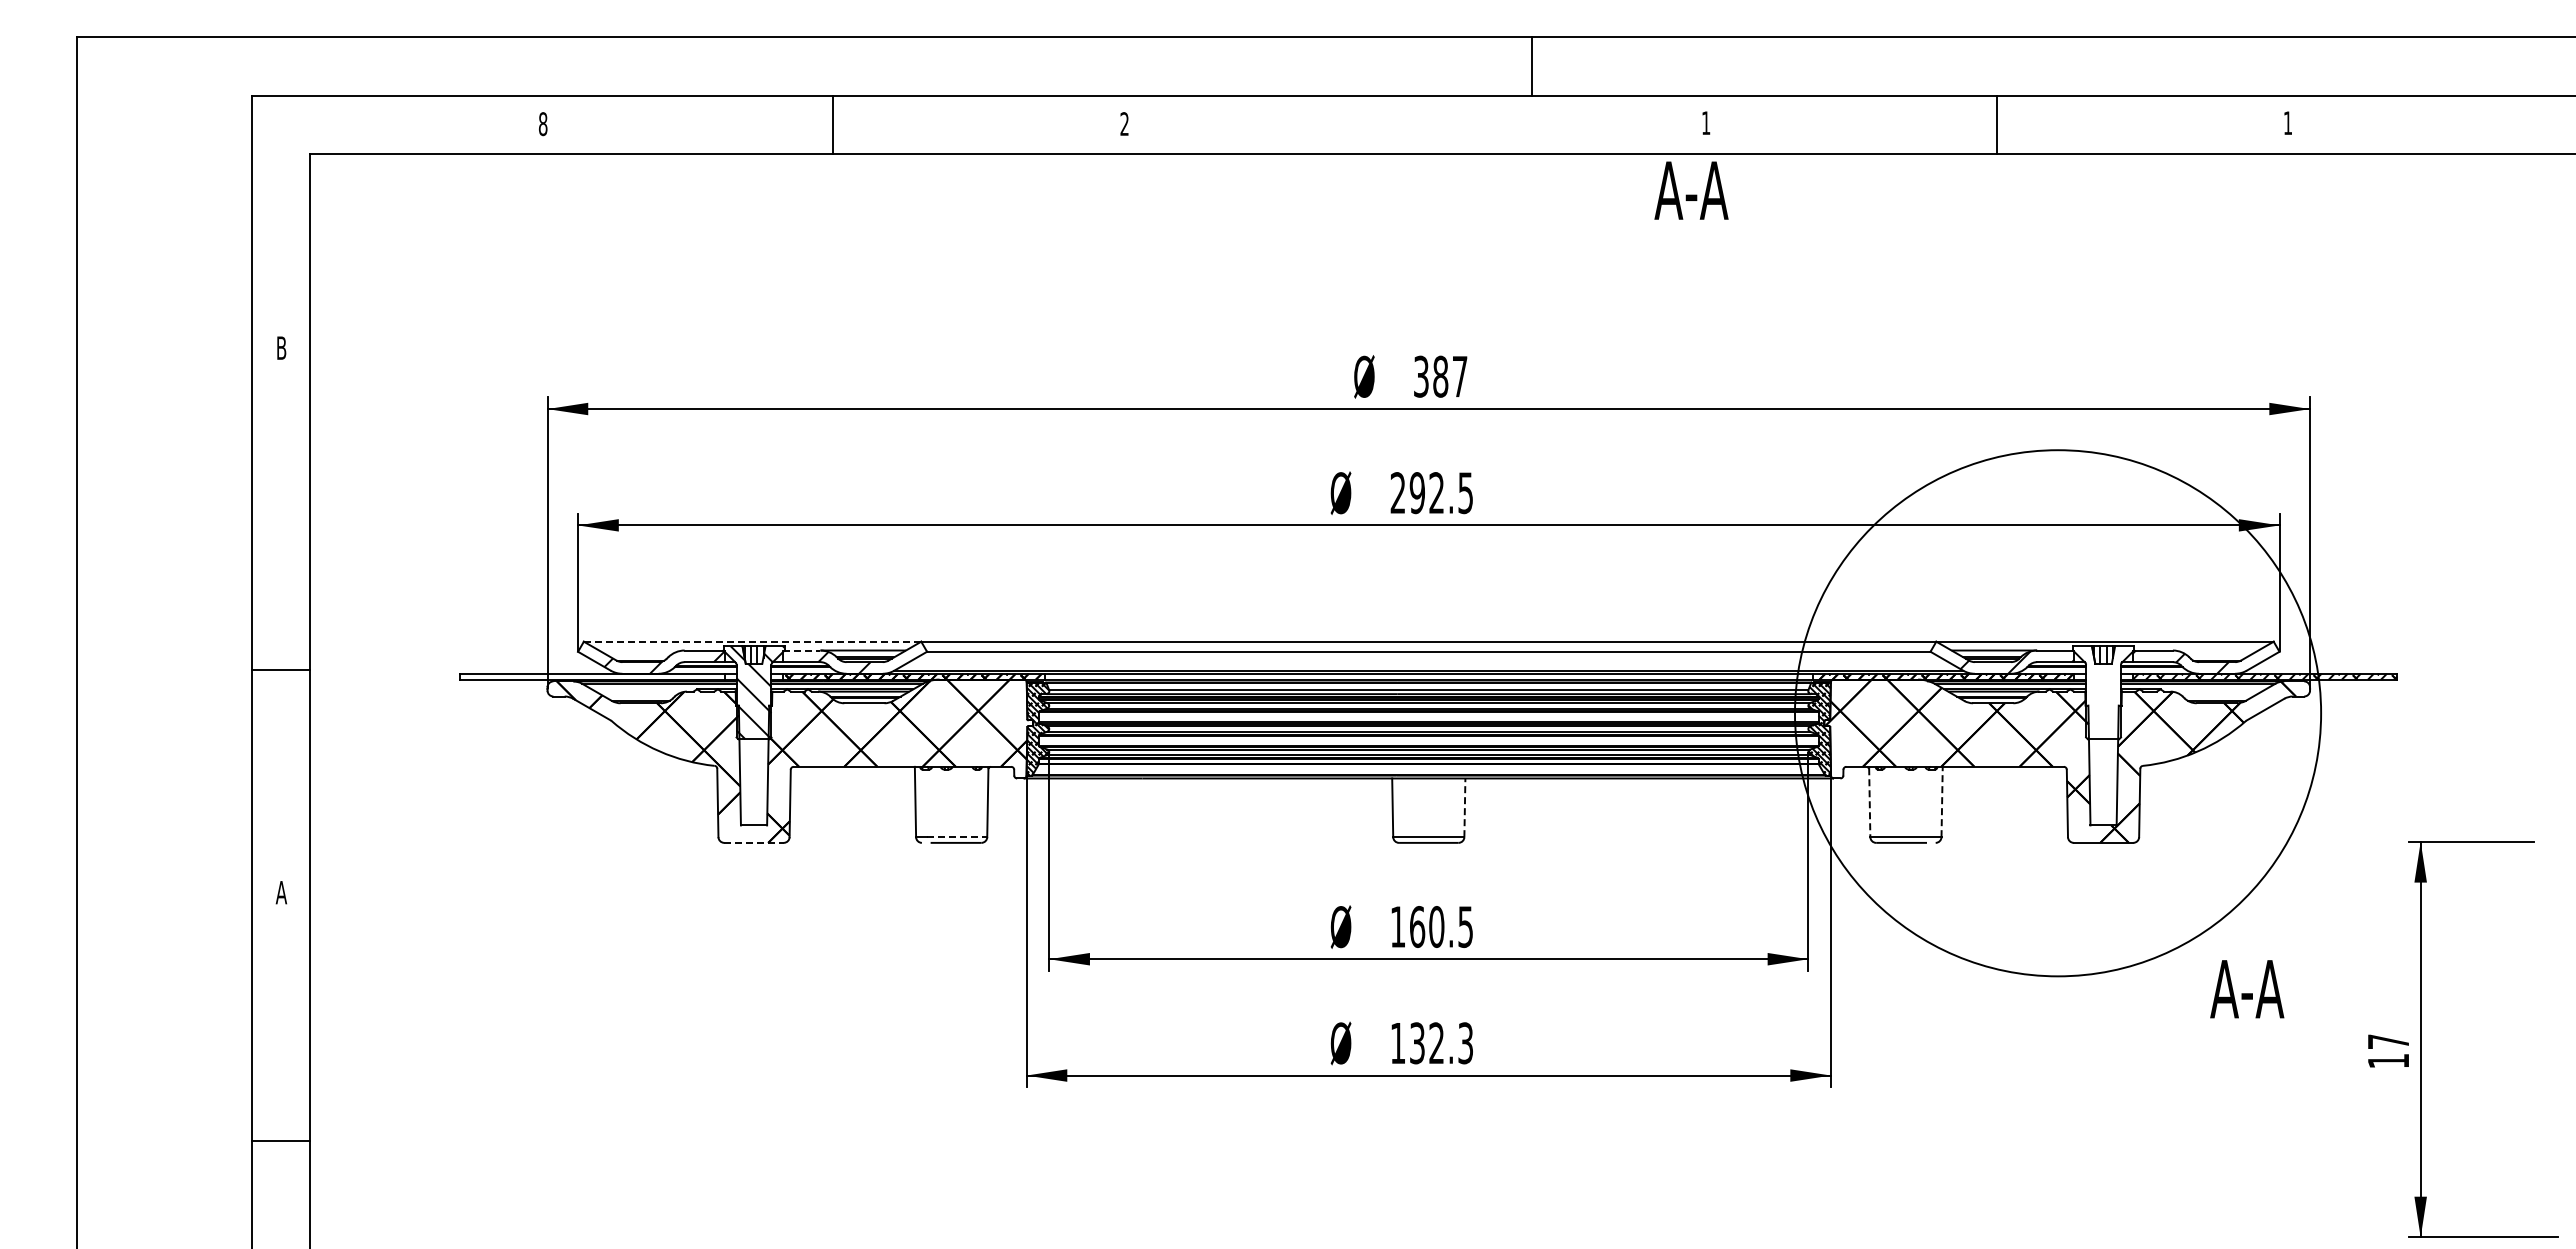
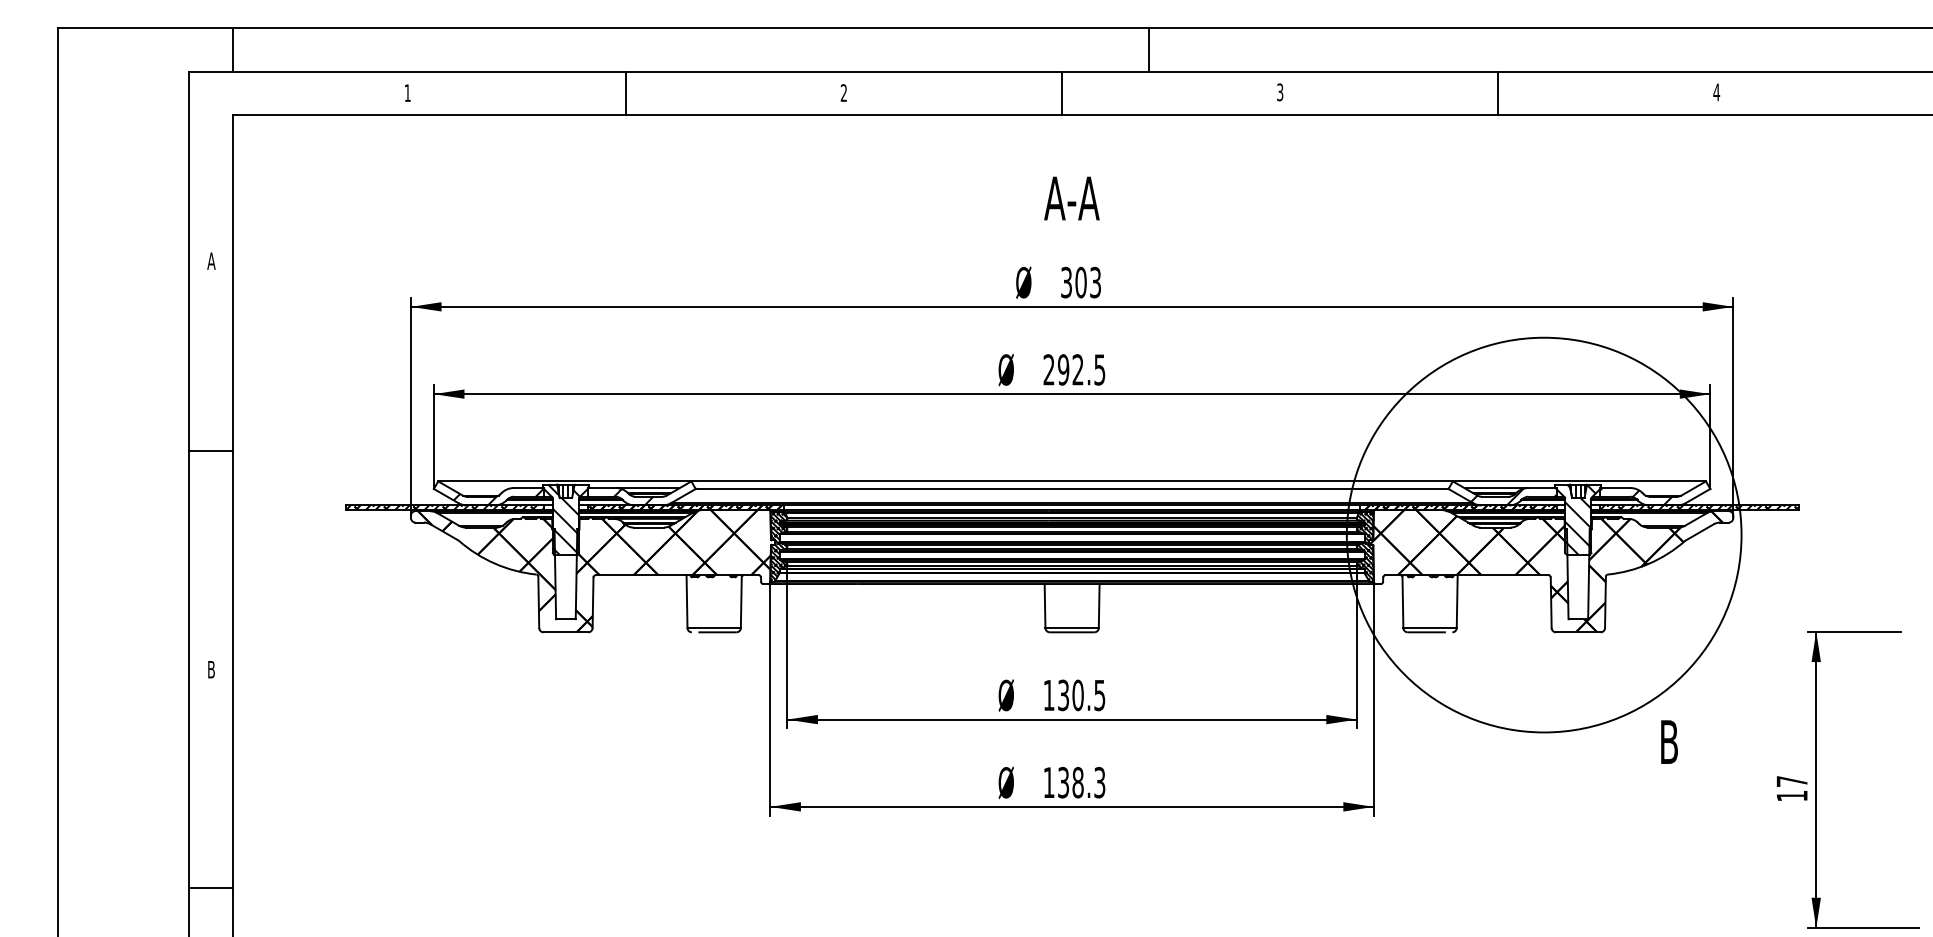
line: (309, 66) -> (232, 49), added
text: (2287, 122) -> (1716, 91), 1 -> 4
text: (1706, 123) -> (1280, 92), 1 -> 3
text: (542, 124) -> (407, 93), 8 -> 1
line: (1415, 124) -> (1062, 93), added
text: (1691, 190) -> (1071, 198), moved
text: (281, 347) -> (211, 260), B -> A
text: (1450, 376) -> (1088, 282), 387 -> 303
line: (752, 641) -> (564, 481), dashed -> solid
line: (801, 650) -> (601, 488), dashed -> solid
line: (280, 669) -> (210, 451), moved
hatch: (592, 676) -> (444, 507), added
hatch: (2106, 692) -> (1580, 519), added
line: (1942, 801) -> (1457, 601), dashed -> solid
line: (1869, 803) -> (1402, 602), dashed -> solid
line: (1464, 807) -> (1098, 605), dashed -> solid
line: (957, 837) -> (718, 628), dashed -> solid
line: (754, 842) -> (566, 632), dashed -> solid
text: (281, 892) -> (211, 669), A -> B
text: (1417, 926) -> (1063, 695), 160.5 -> 130.5
text: (2247, 989) -> (1686, 742), A-A -> B
text: (1436, 1043) -> (1077, 782), 132.3 -> 138.3
line: (280, 1141) -> (210, 887), moved

